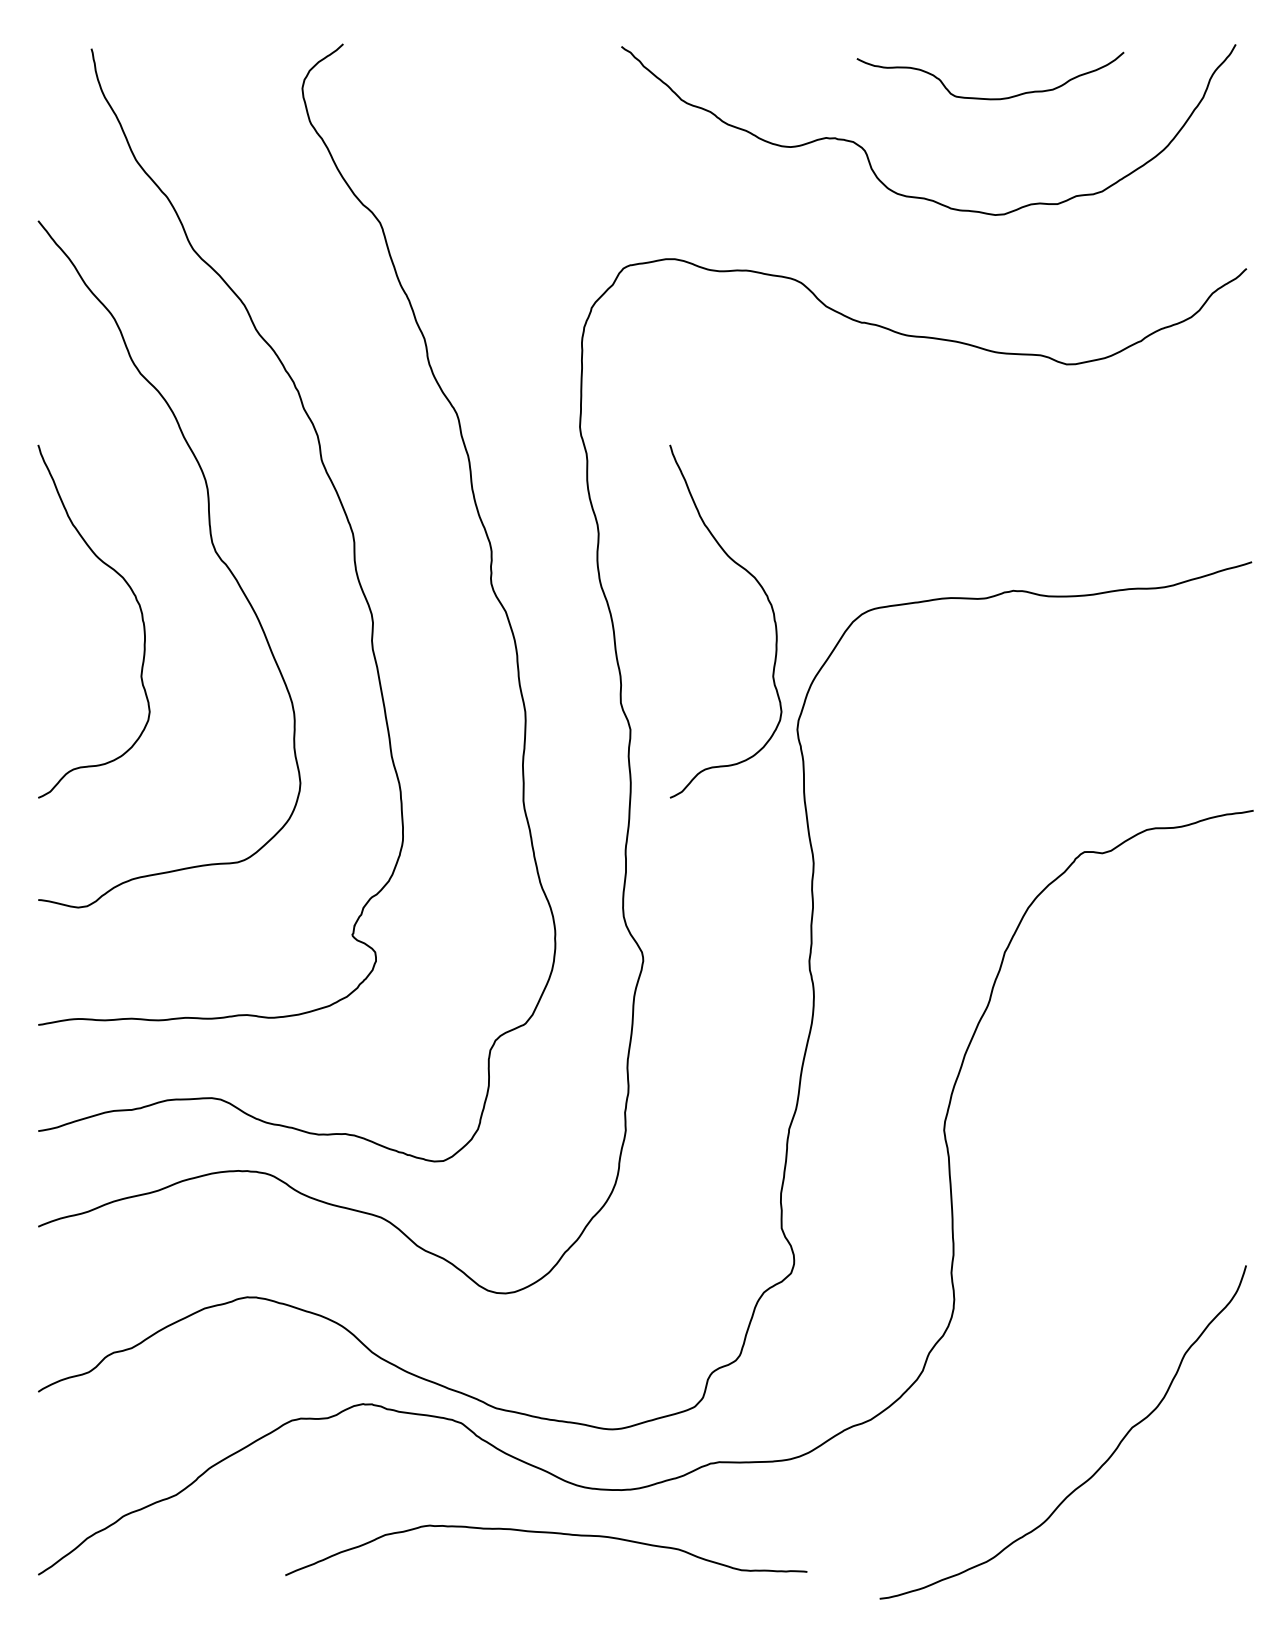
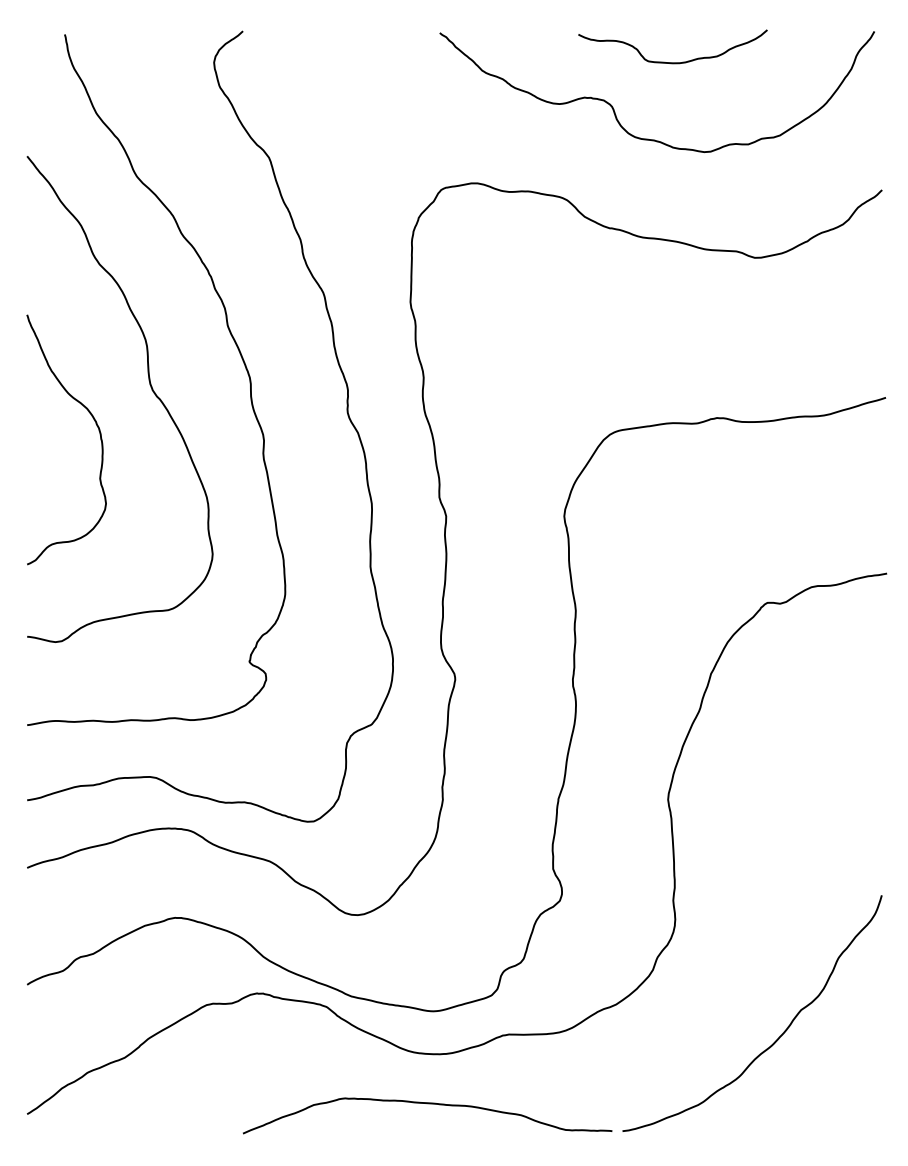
curve: (989, 98) -> (672, 62), moved
curve: (766, 599) -> (542, 424), removed
curve: (546, 1534) -> (427, 1104), moved

